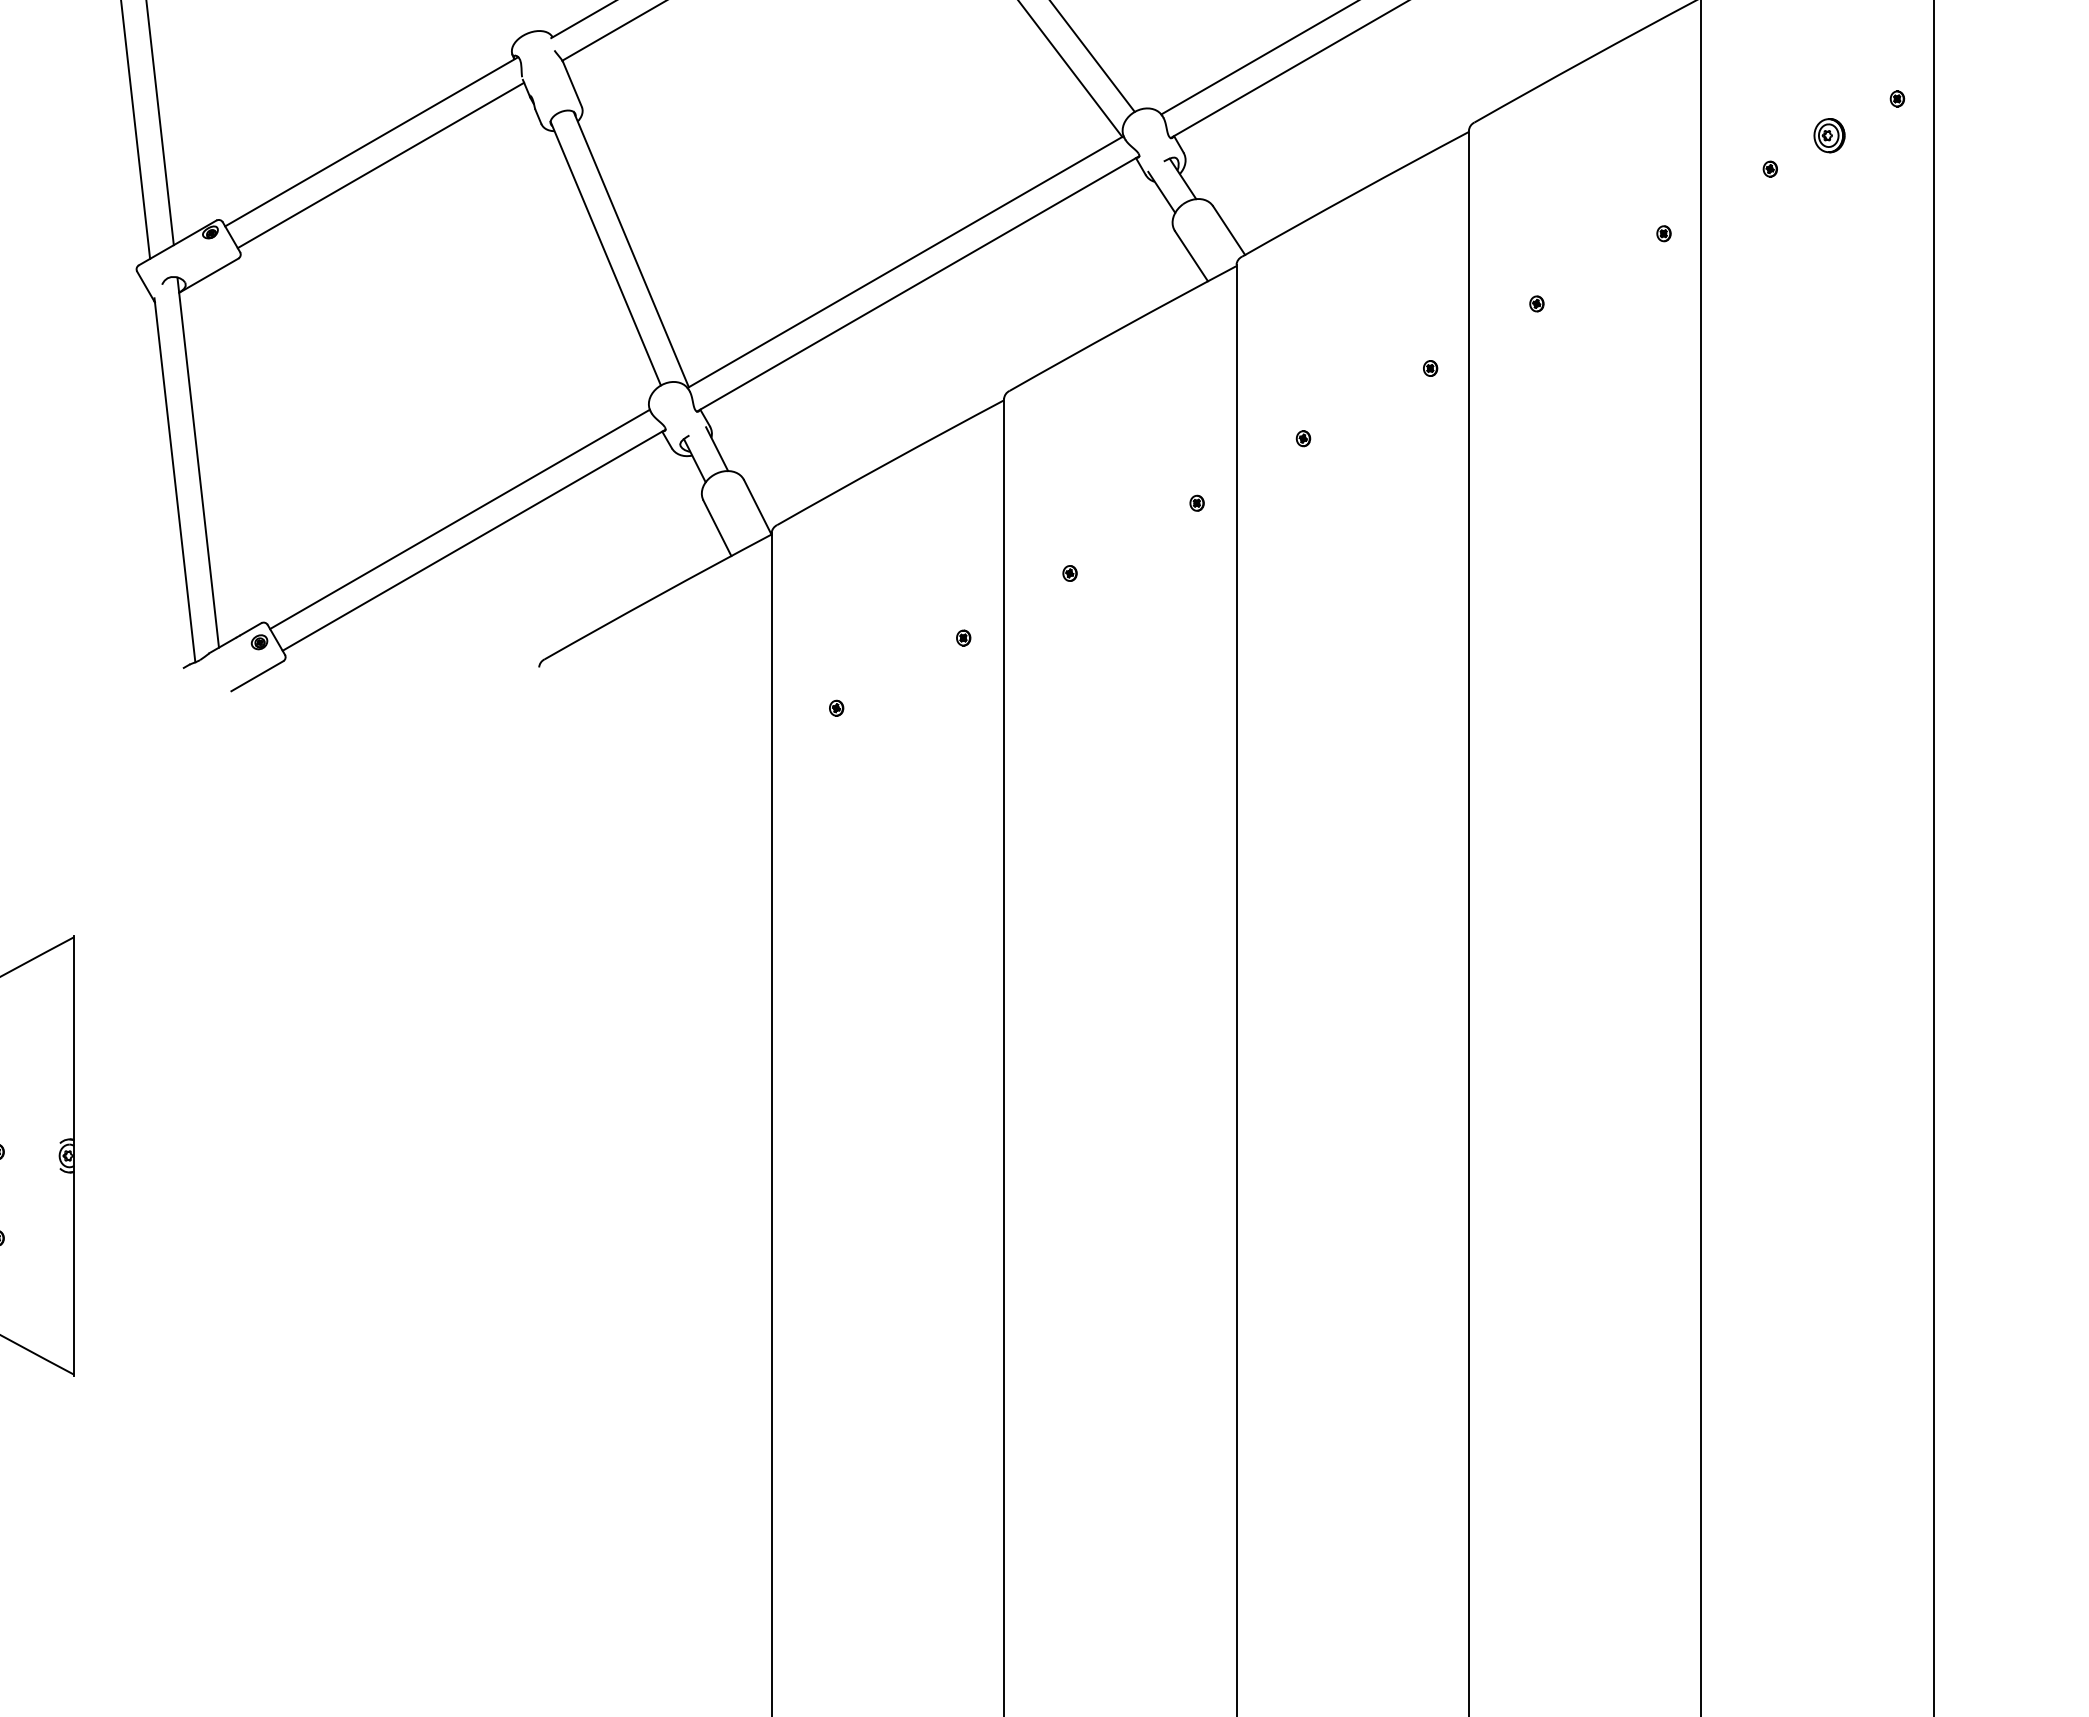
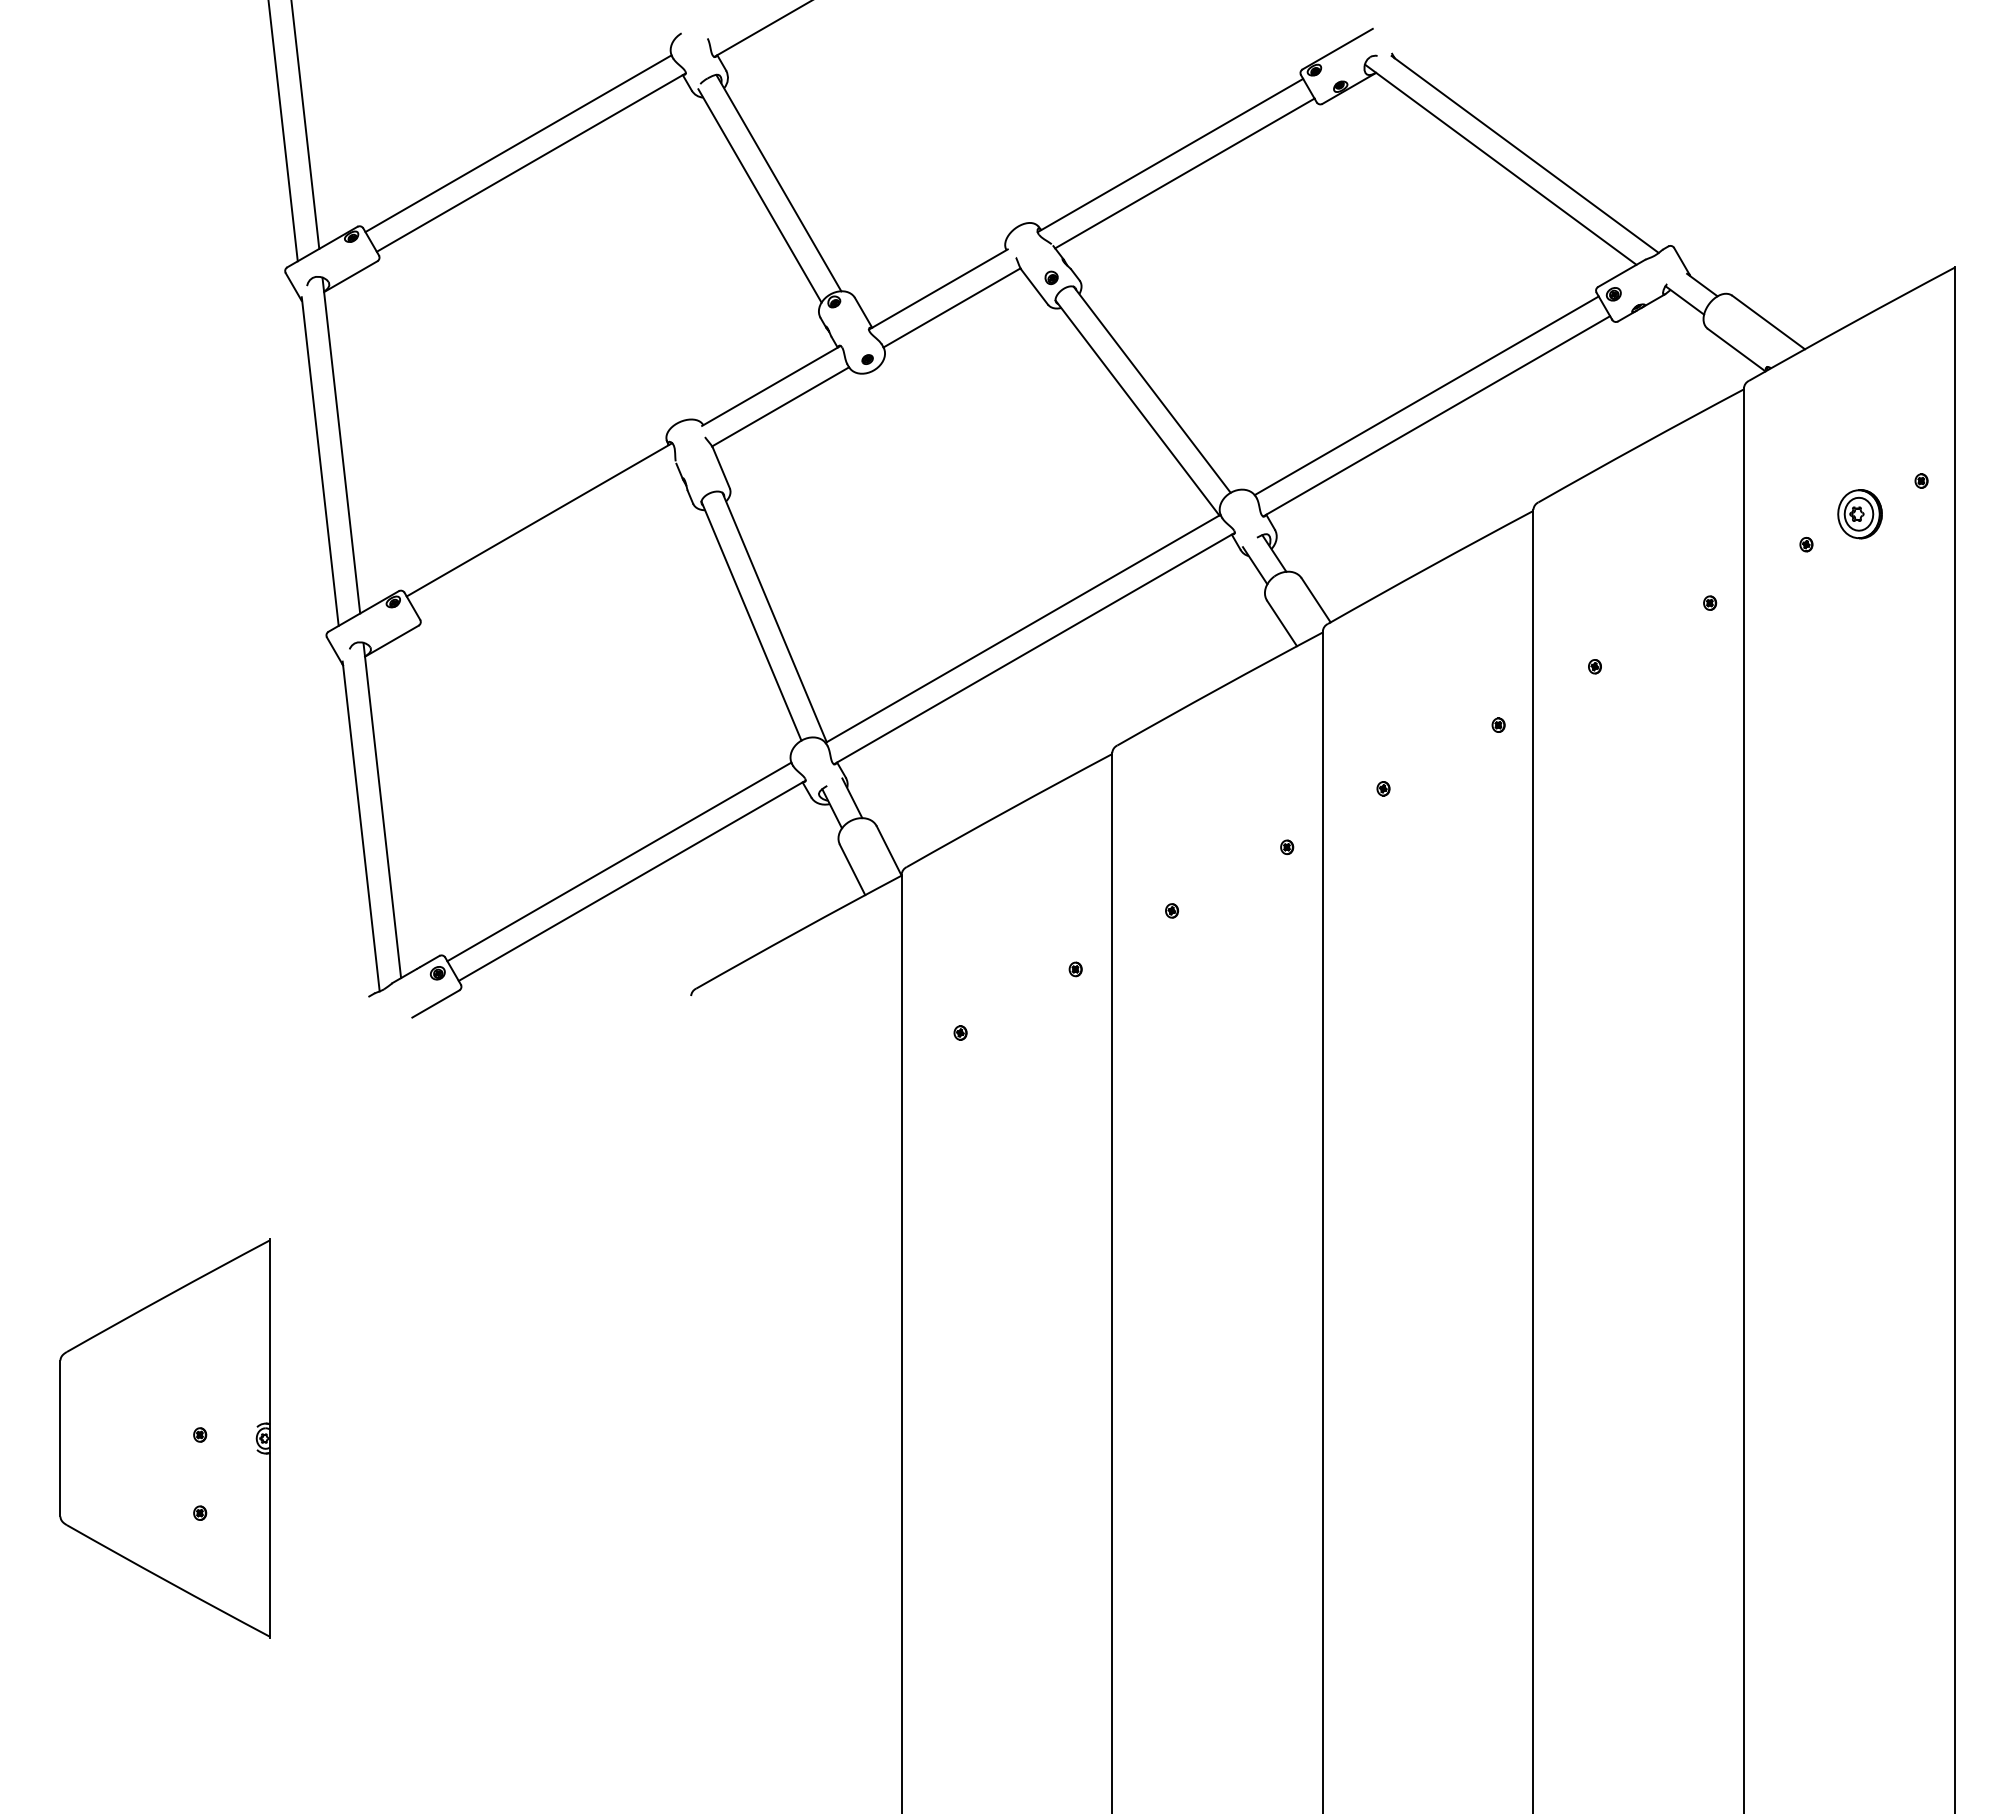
part: (1828, 135) -> (1859, 514), size x1.6
line: (380, 165) -> (547, 541), removed

